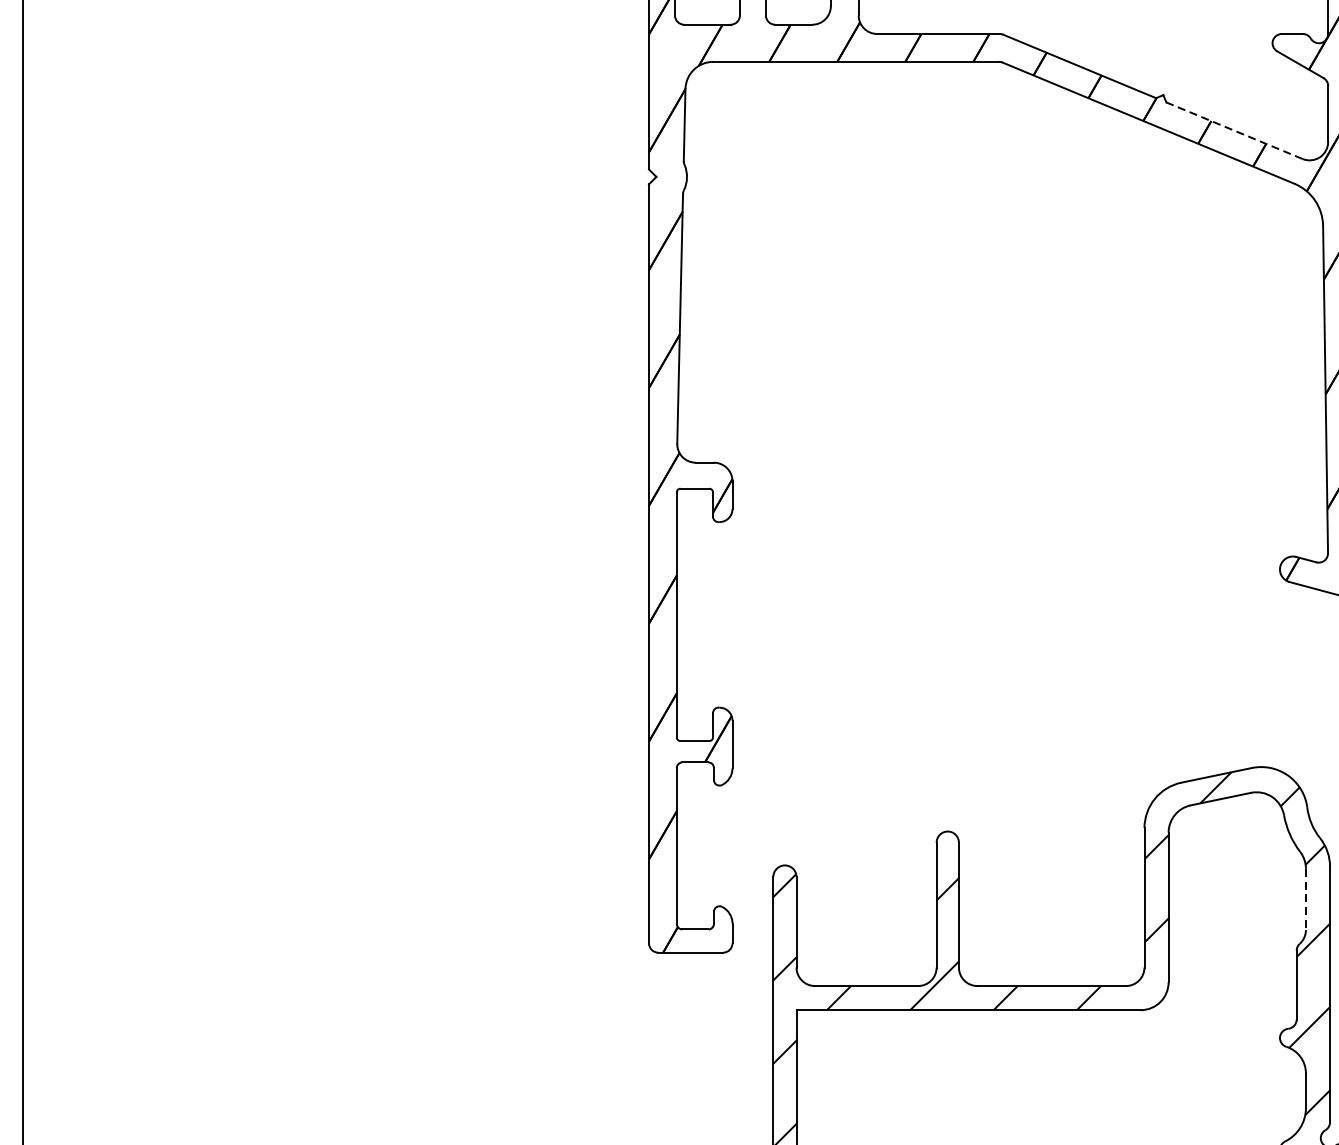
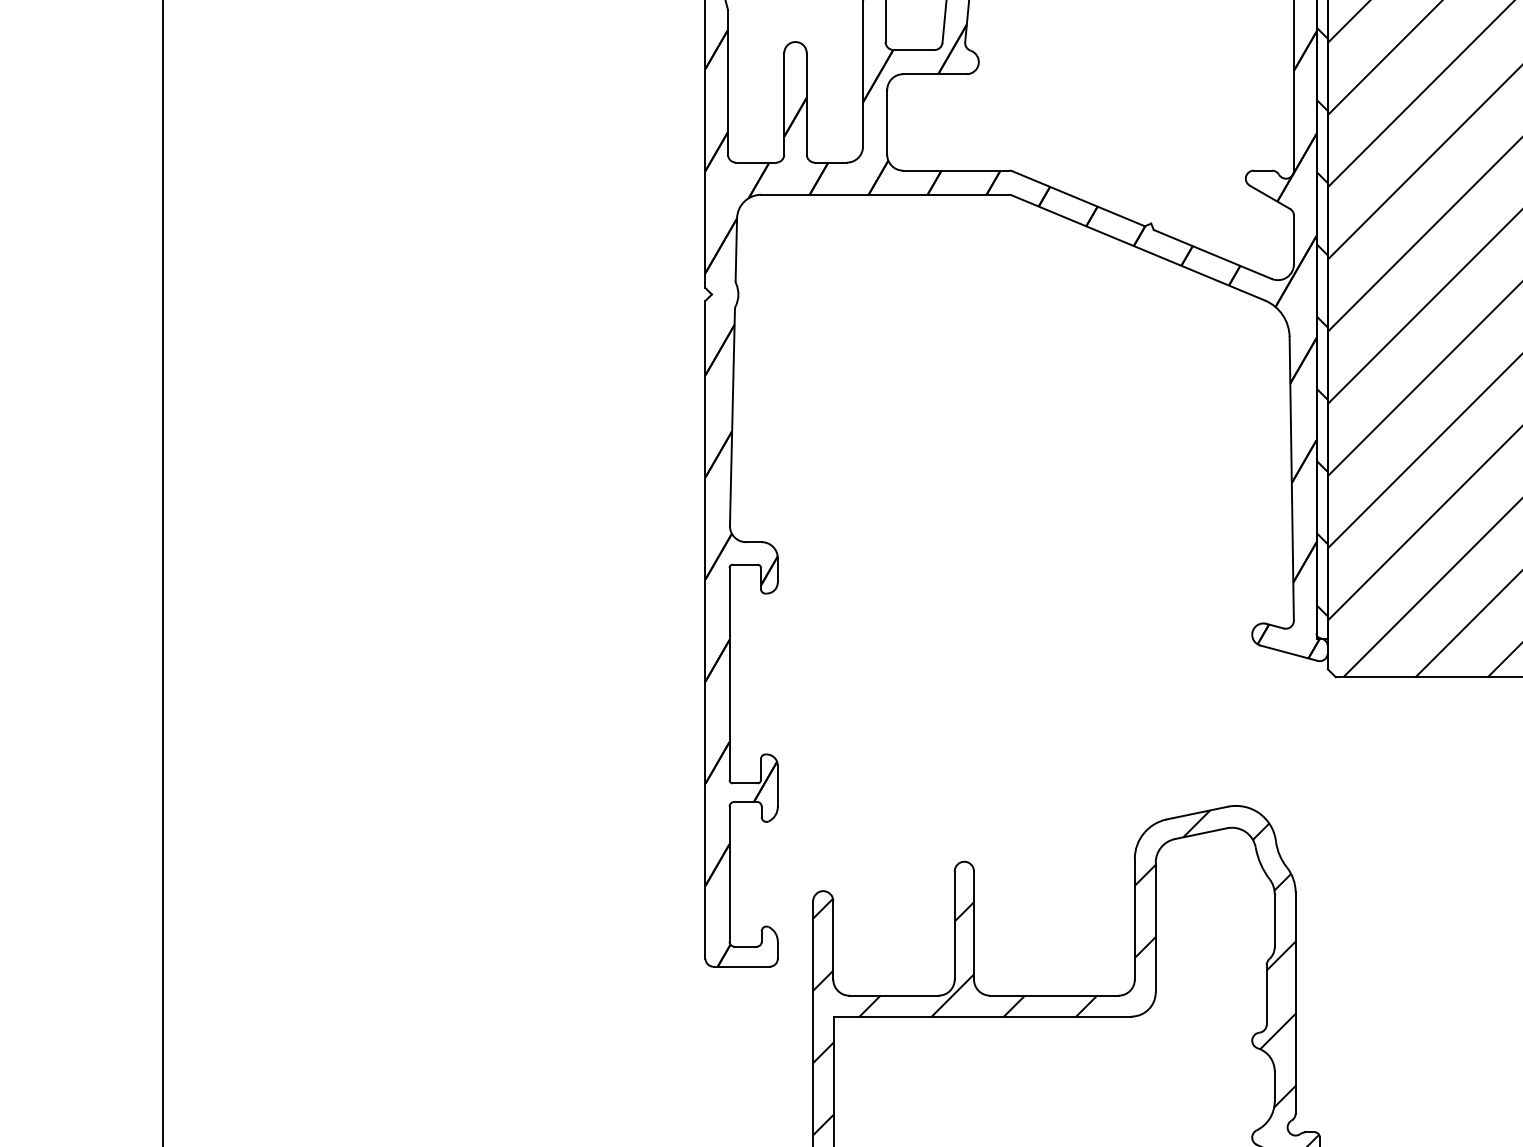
line: (1234, 130) -> (1212, 254), dashed -> solid
line: (1305, 899) -> (1274, 920), dashed -> solid

